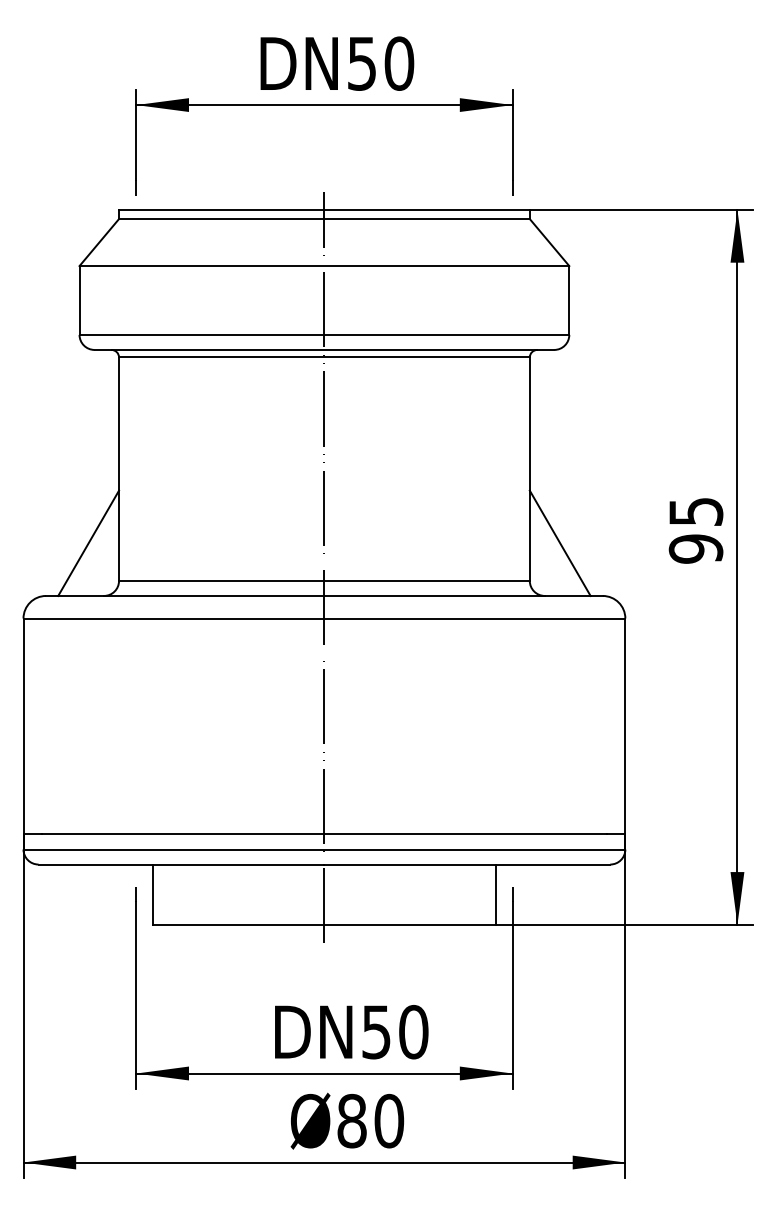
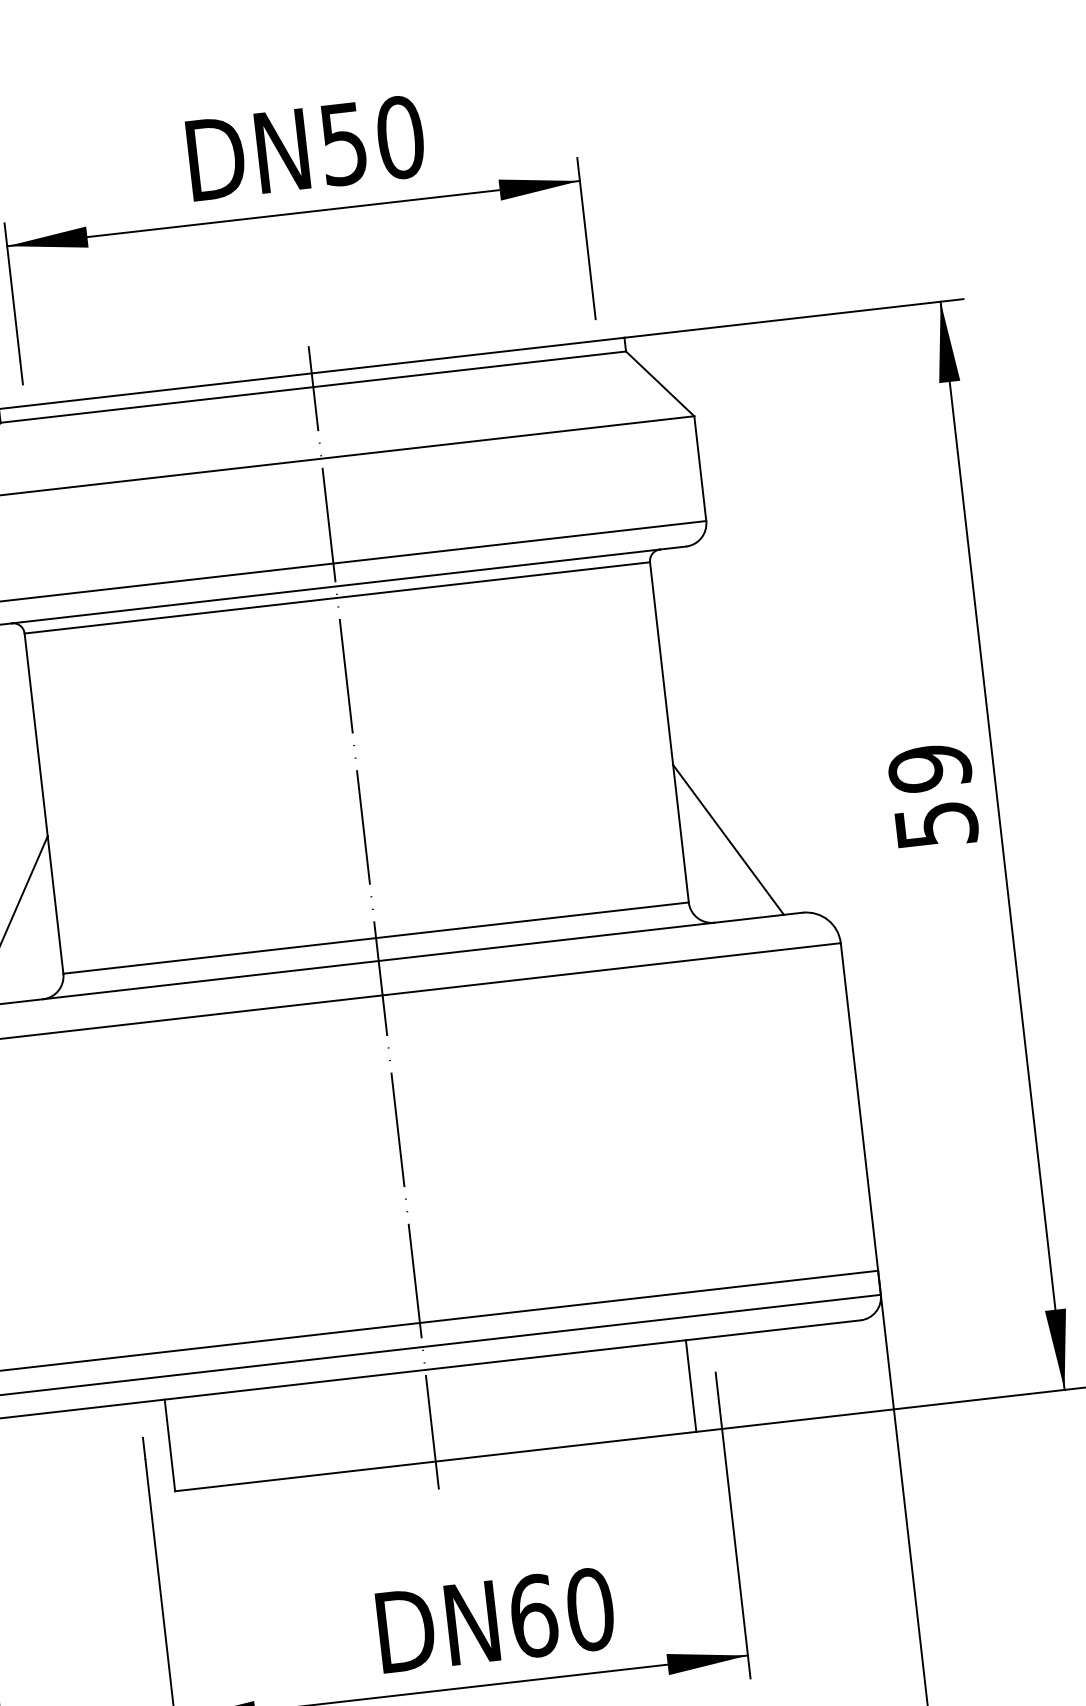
text: (695, 530) -> (932, 796), 95 -> 59
text: (376, 1032) -> (533, 1616), 50 -> 60

